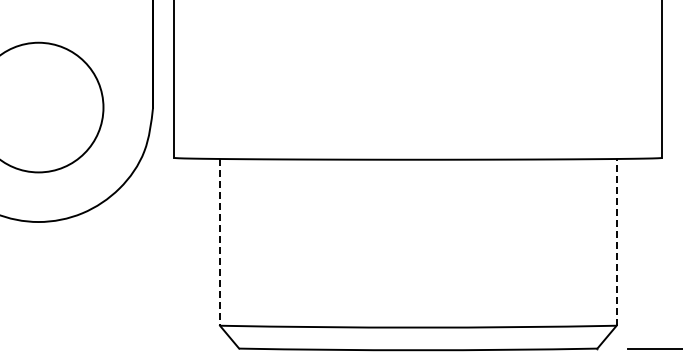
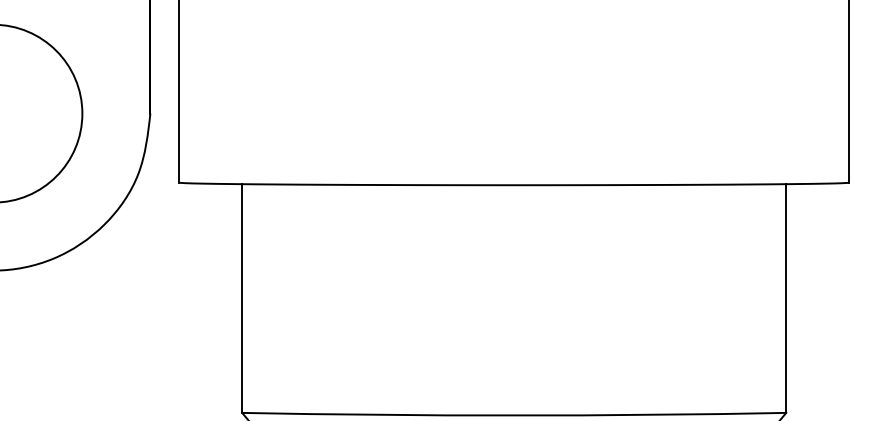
line: (616, 241) -> (786, 297), dashed -> solid
line: (220, 242) -> (242, 298), dashed -> solid

